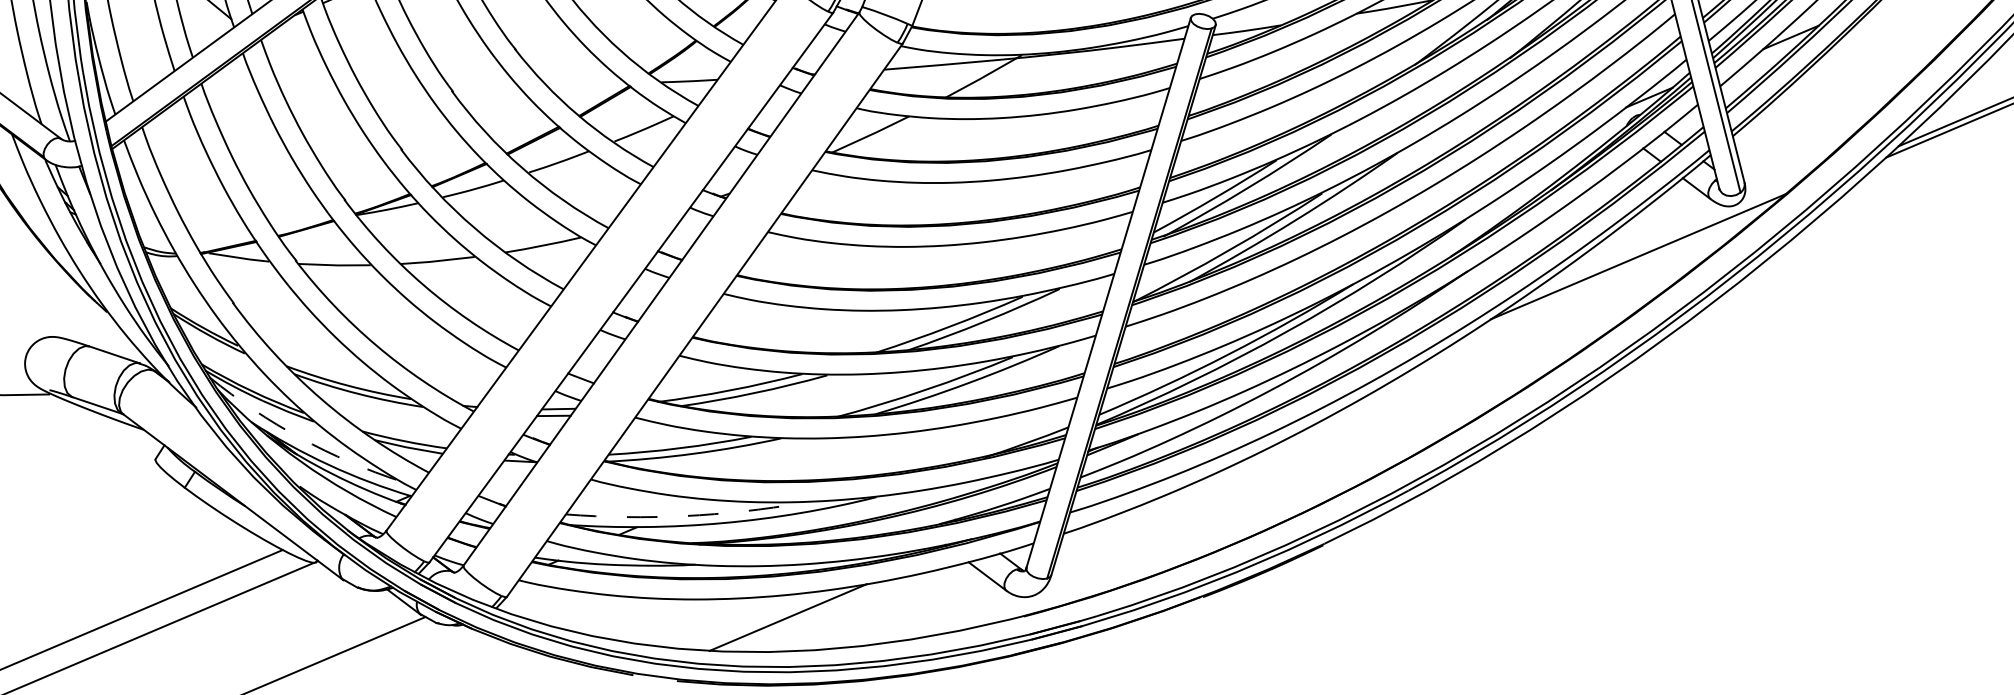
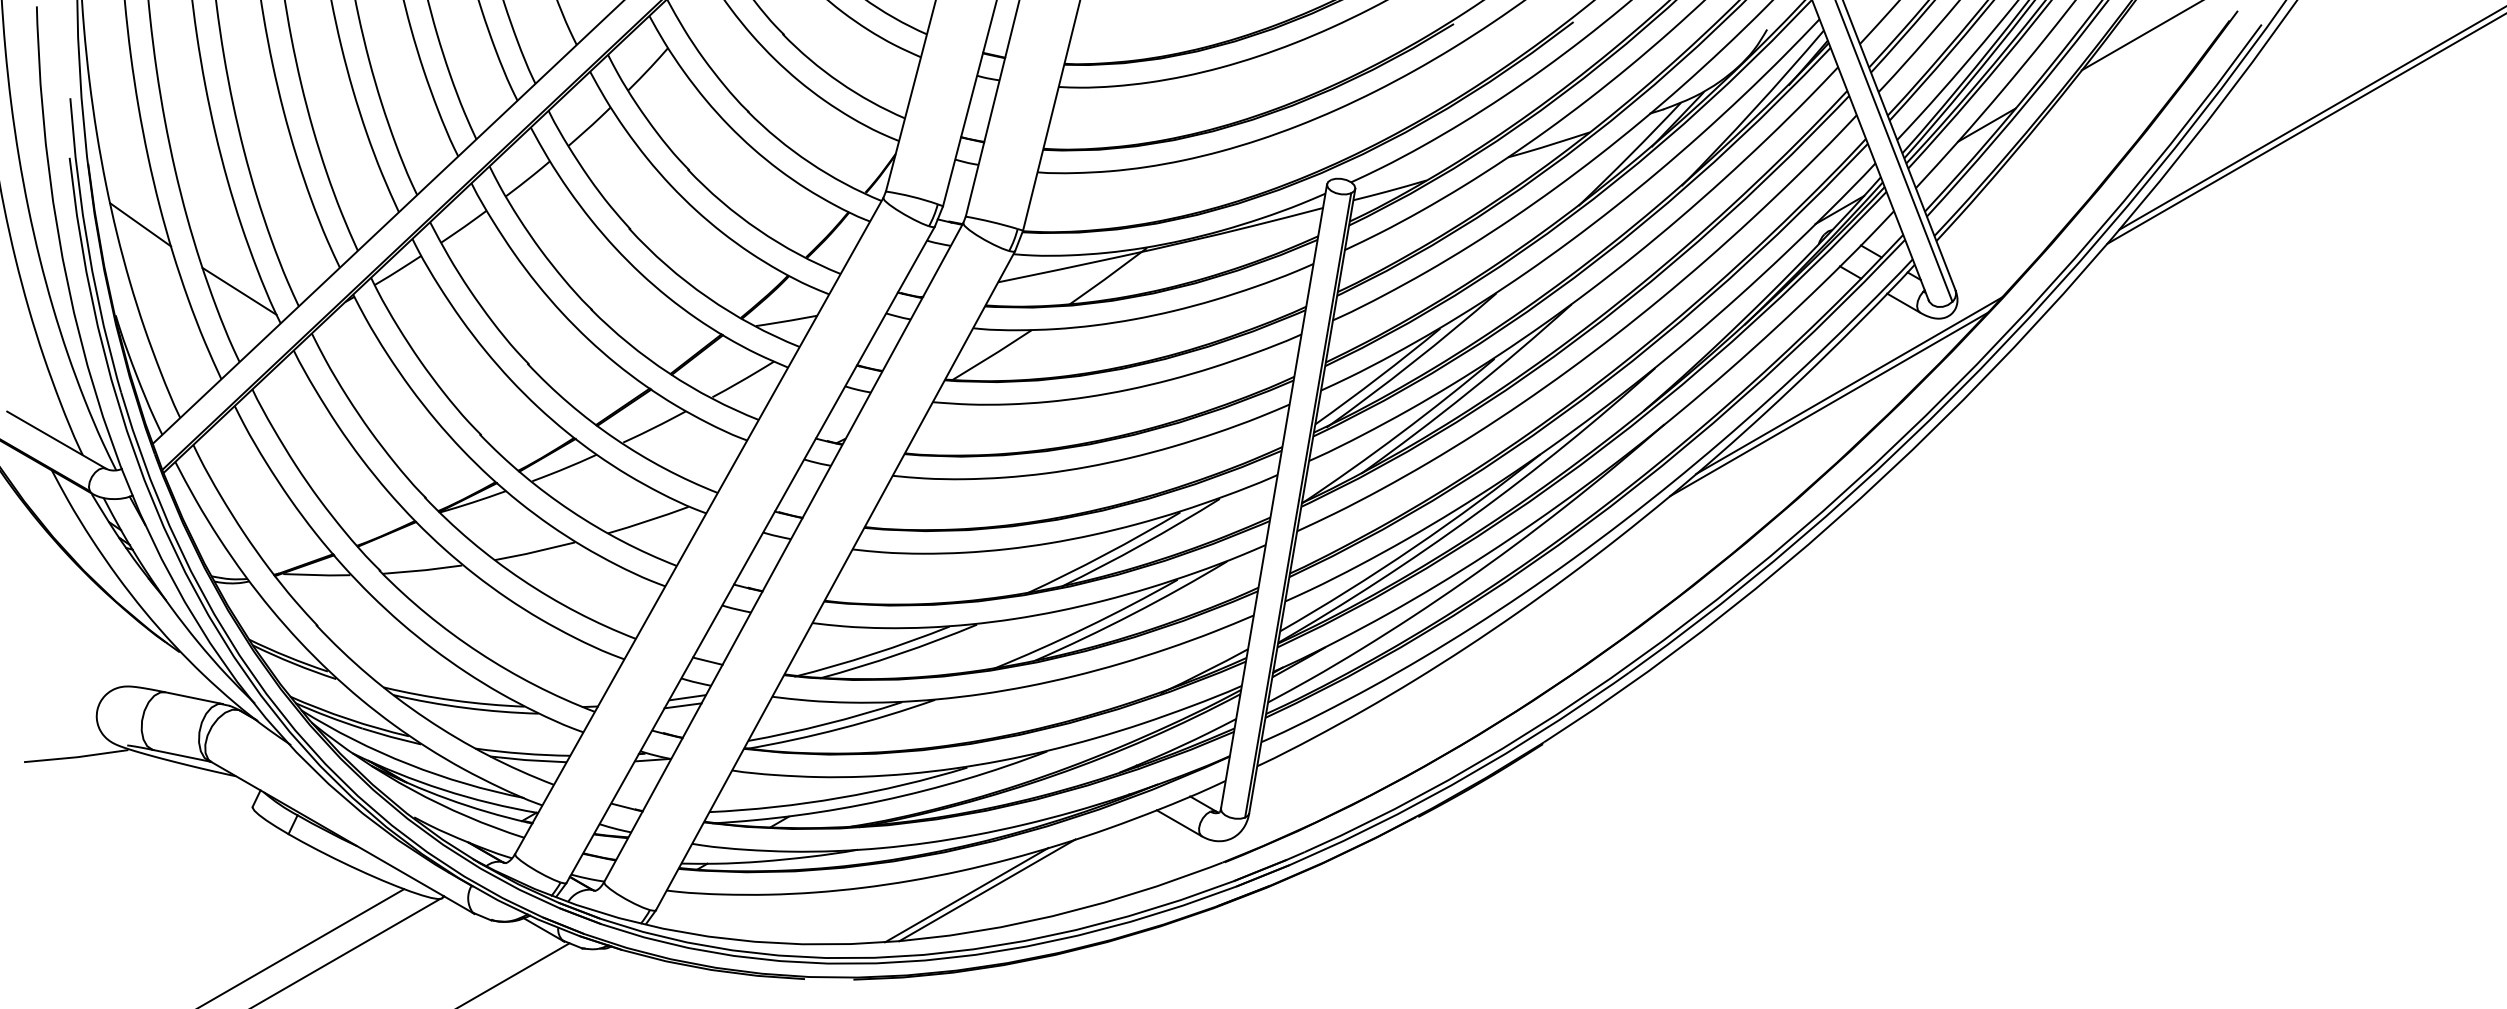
line: (1618, 271) -> (1829, 404), added
arc: (300, 438) -> (408, 764), dashed -> solid
arc: (684, 515) -> (839, 797), dashed -> solid
line: (807, 615) -> (987, 890), added

